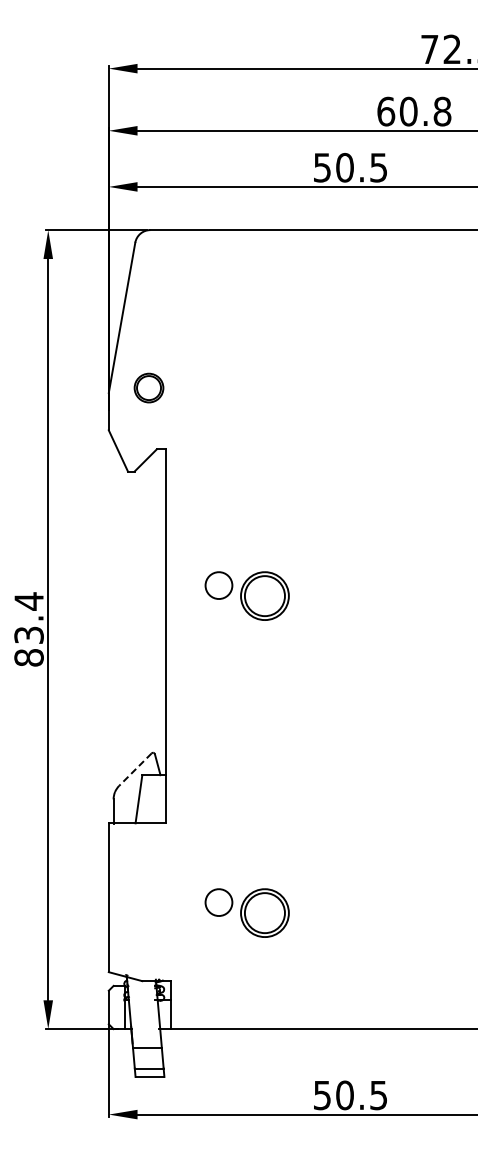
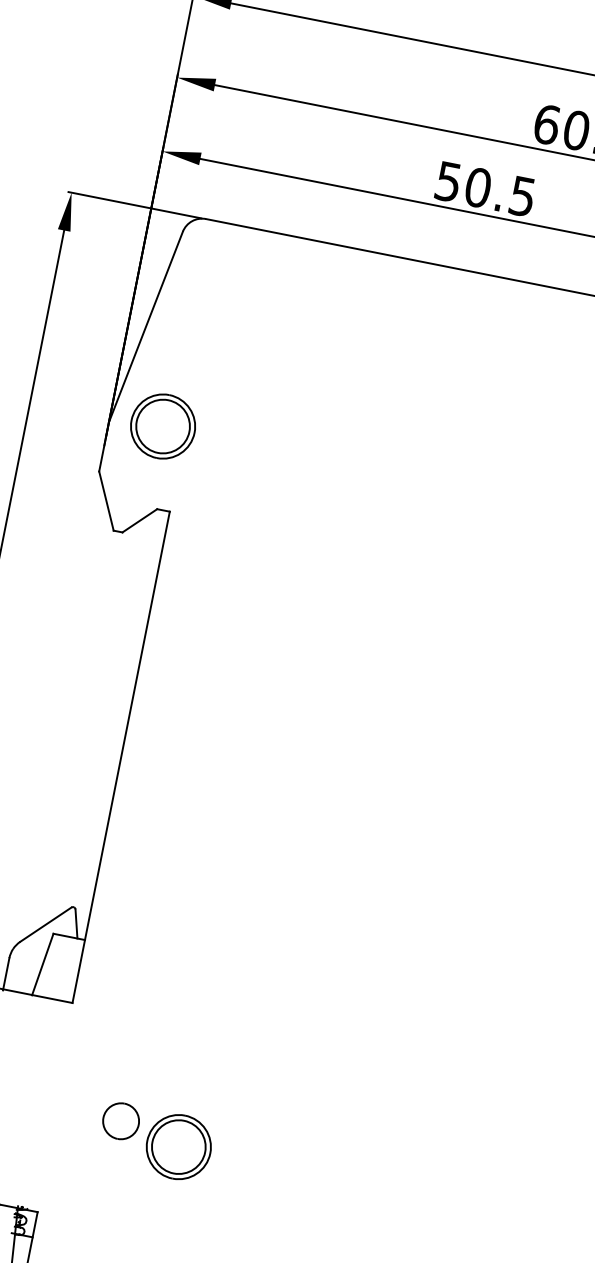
part: (148, 387) -> (162, 425), size x1.67
part: (246, 595) -> (237, 724), removed
line: (135, 769) -> (45, 924), dashed -> solid

